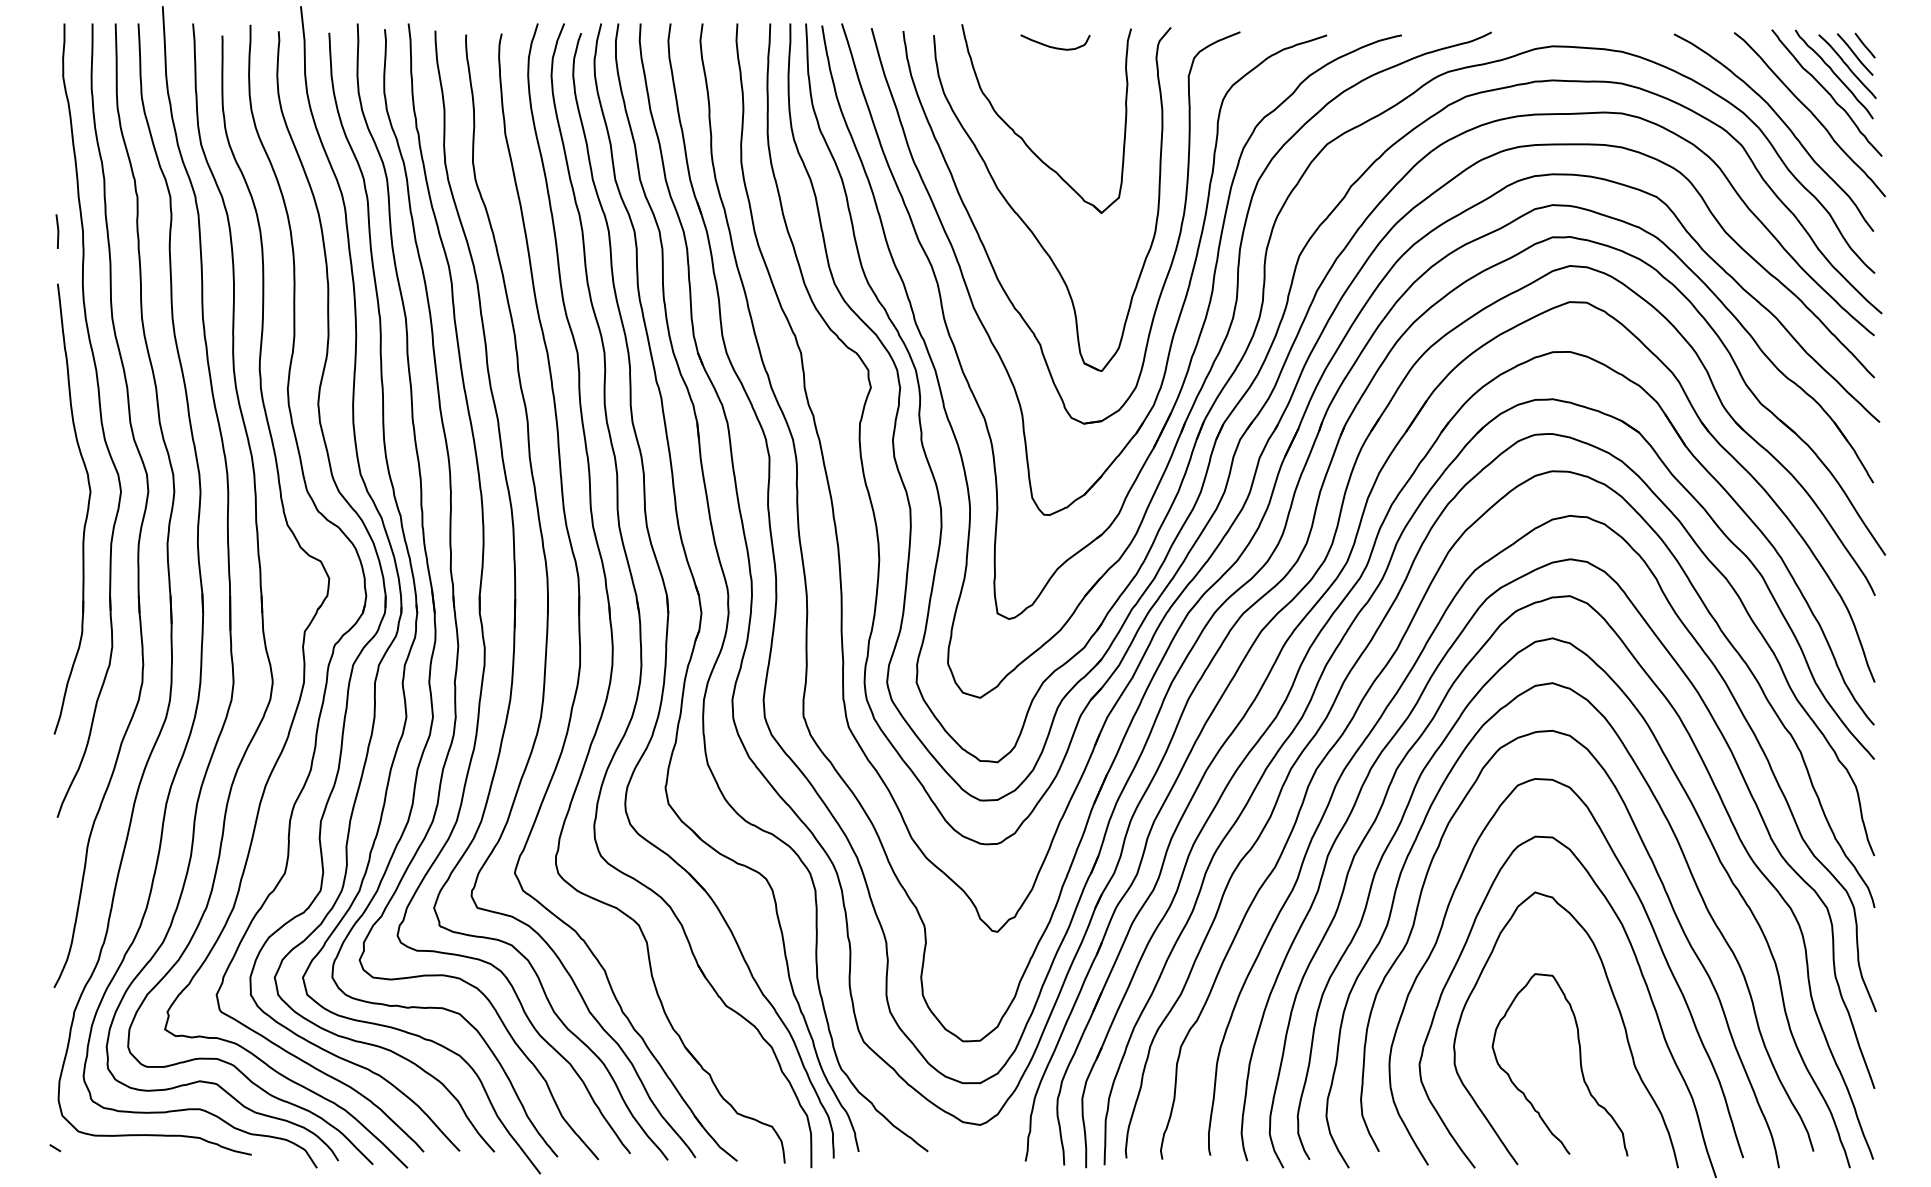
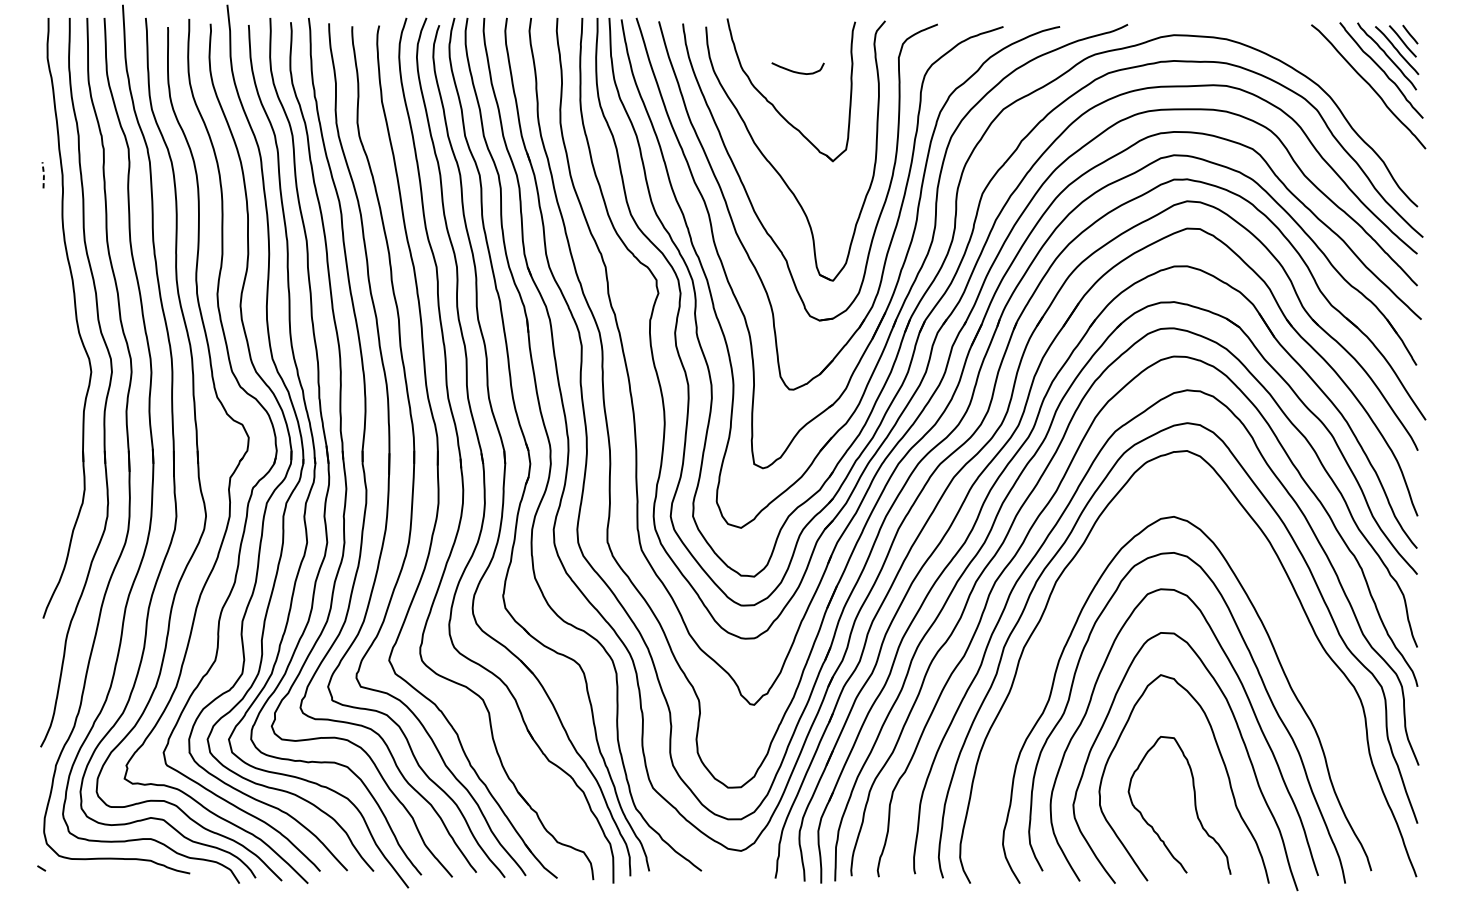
curve: (1053, 46) -> (796, 71), moved
curve: (1782, 122) -> (1347, 92), removed
line: (58, 231) -> (44, 175), solid -> dashed
part: (86, 511) -> (65, 386), removed
curve: (1706, 835) -> (1290, 632), removed

